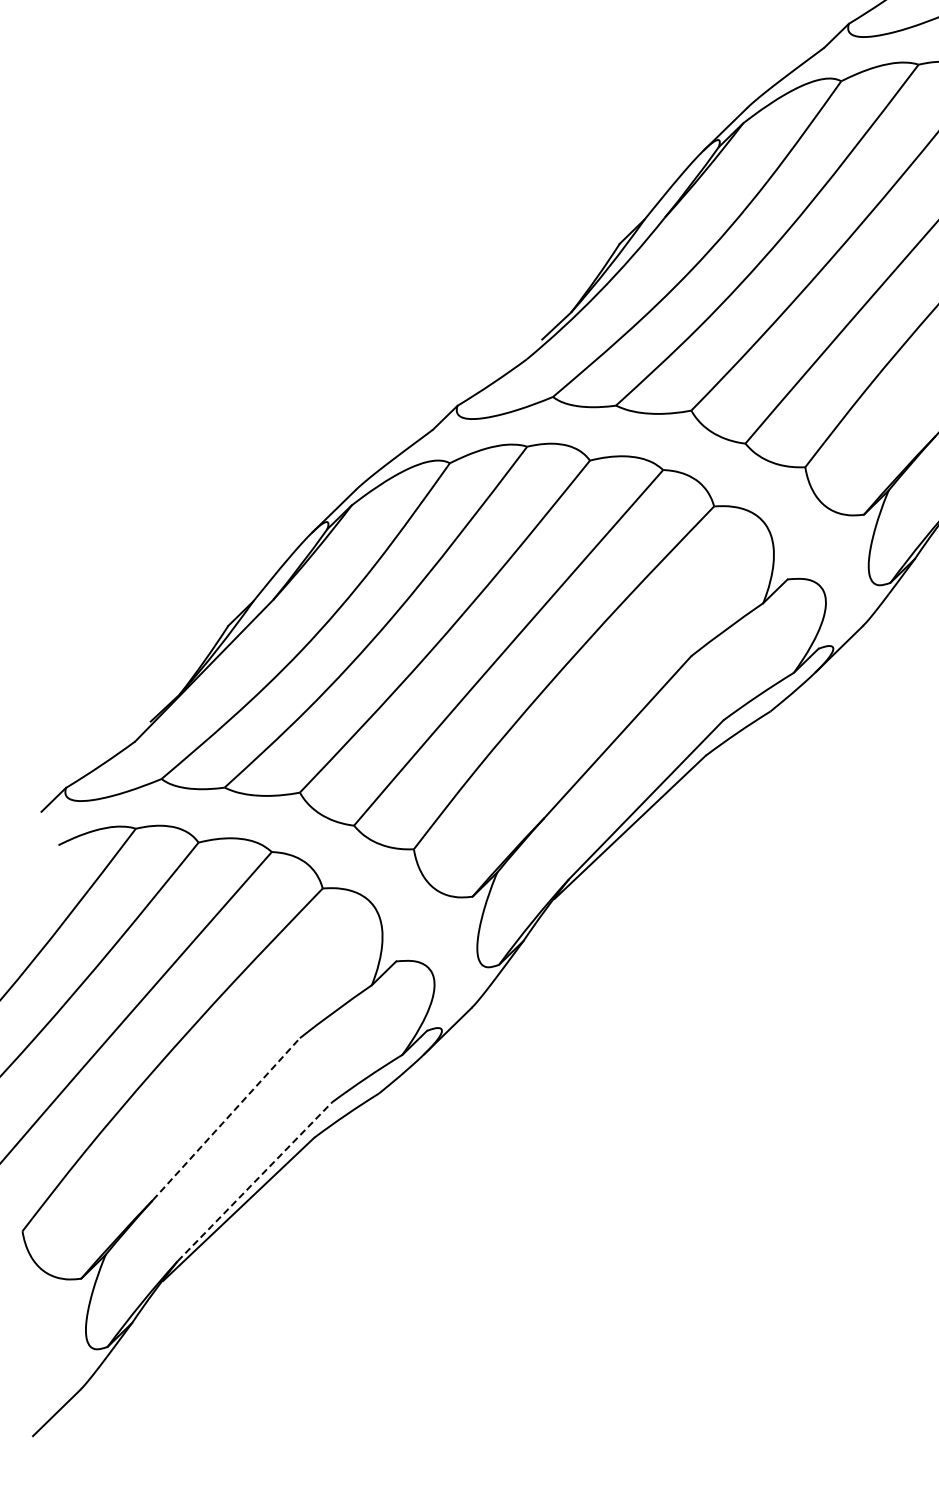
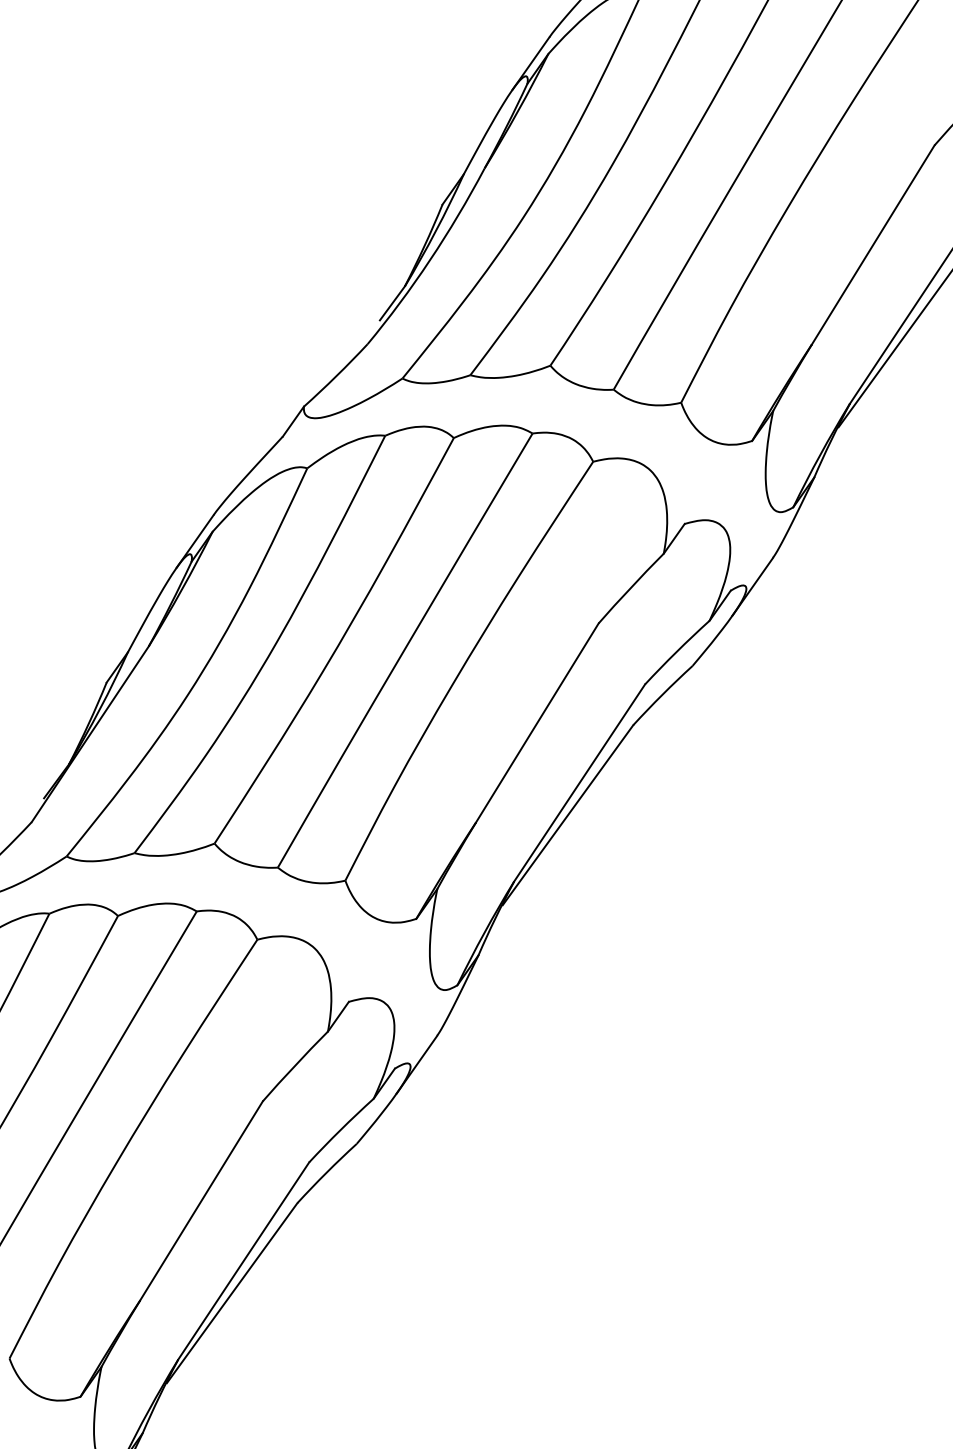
line: (226, 1118) -> (201, 1200), dashed -> solid
line: (254, 1181) -> (243, 1260), dashed -> solid

